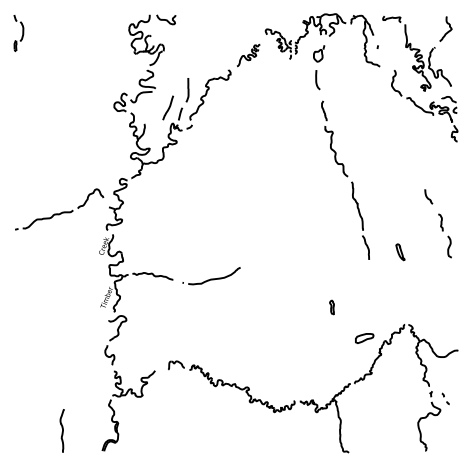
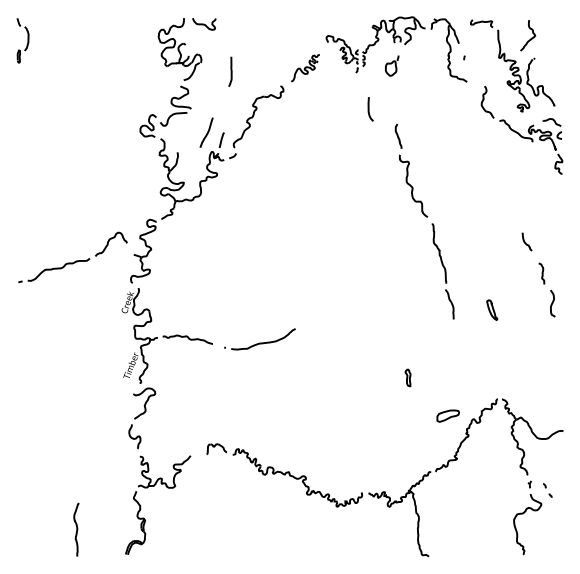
curve: (448, 30) -> (531, 37), moved
curve: (316, 80) -> (369, 109), moved
curve: (187, 89) -> (230, 71), moved

